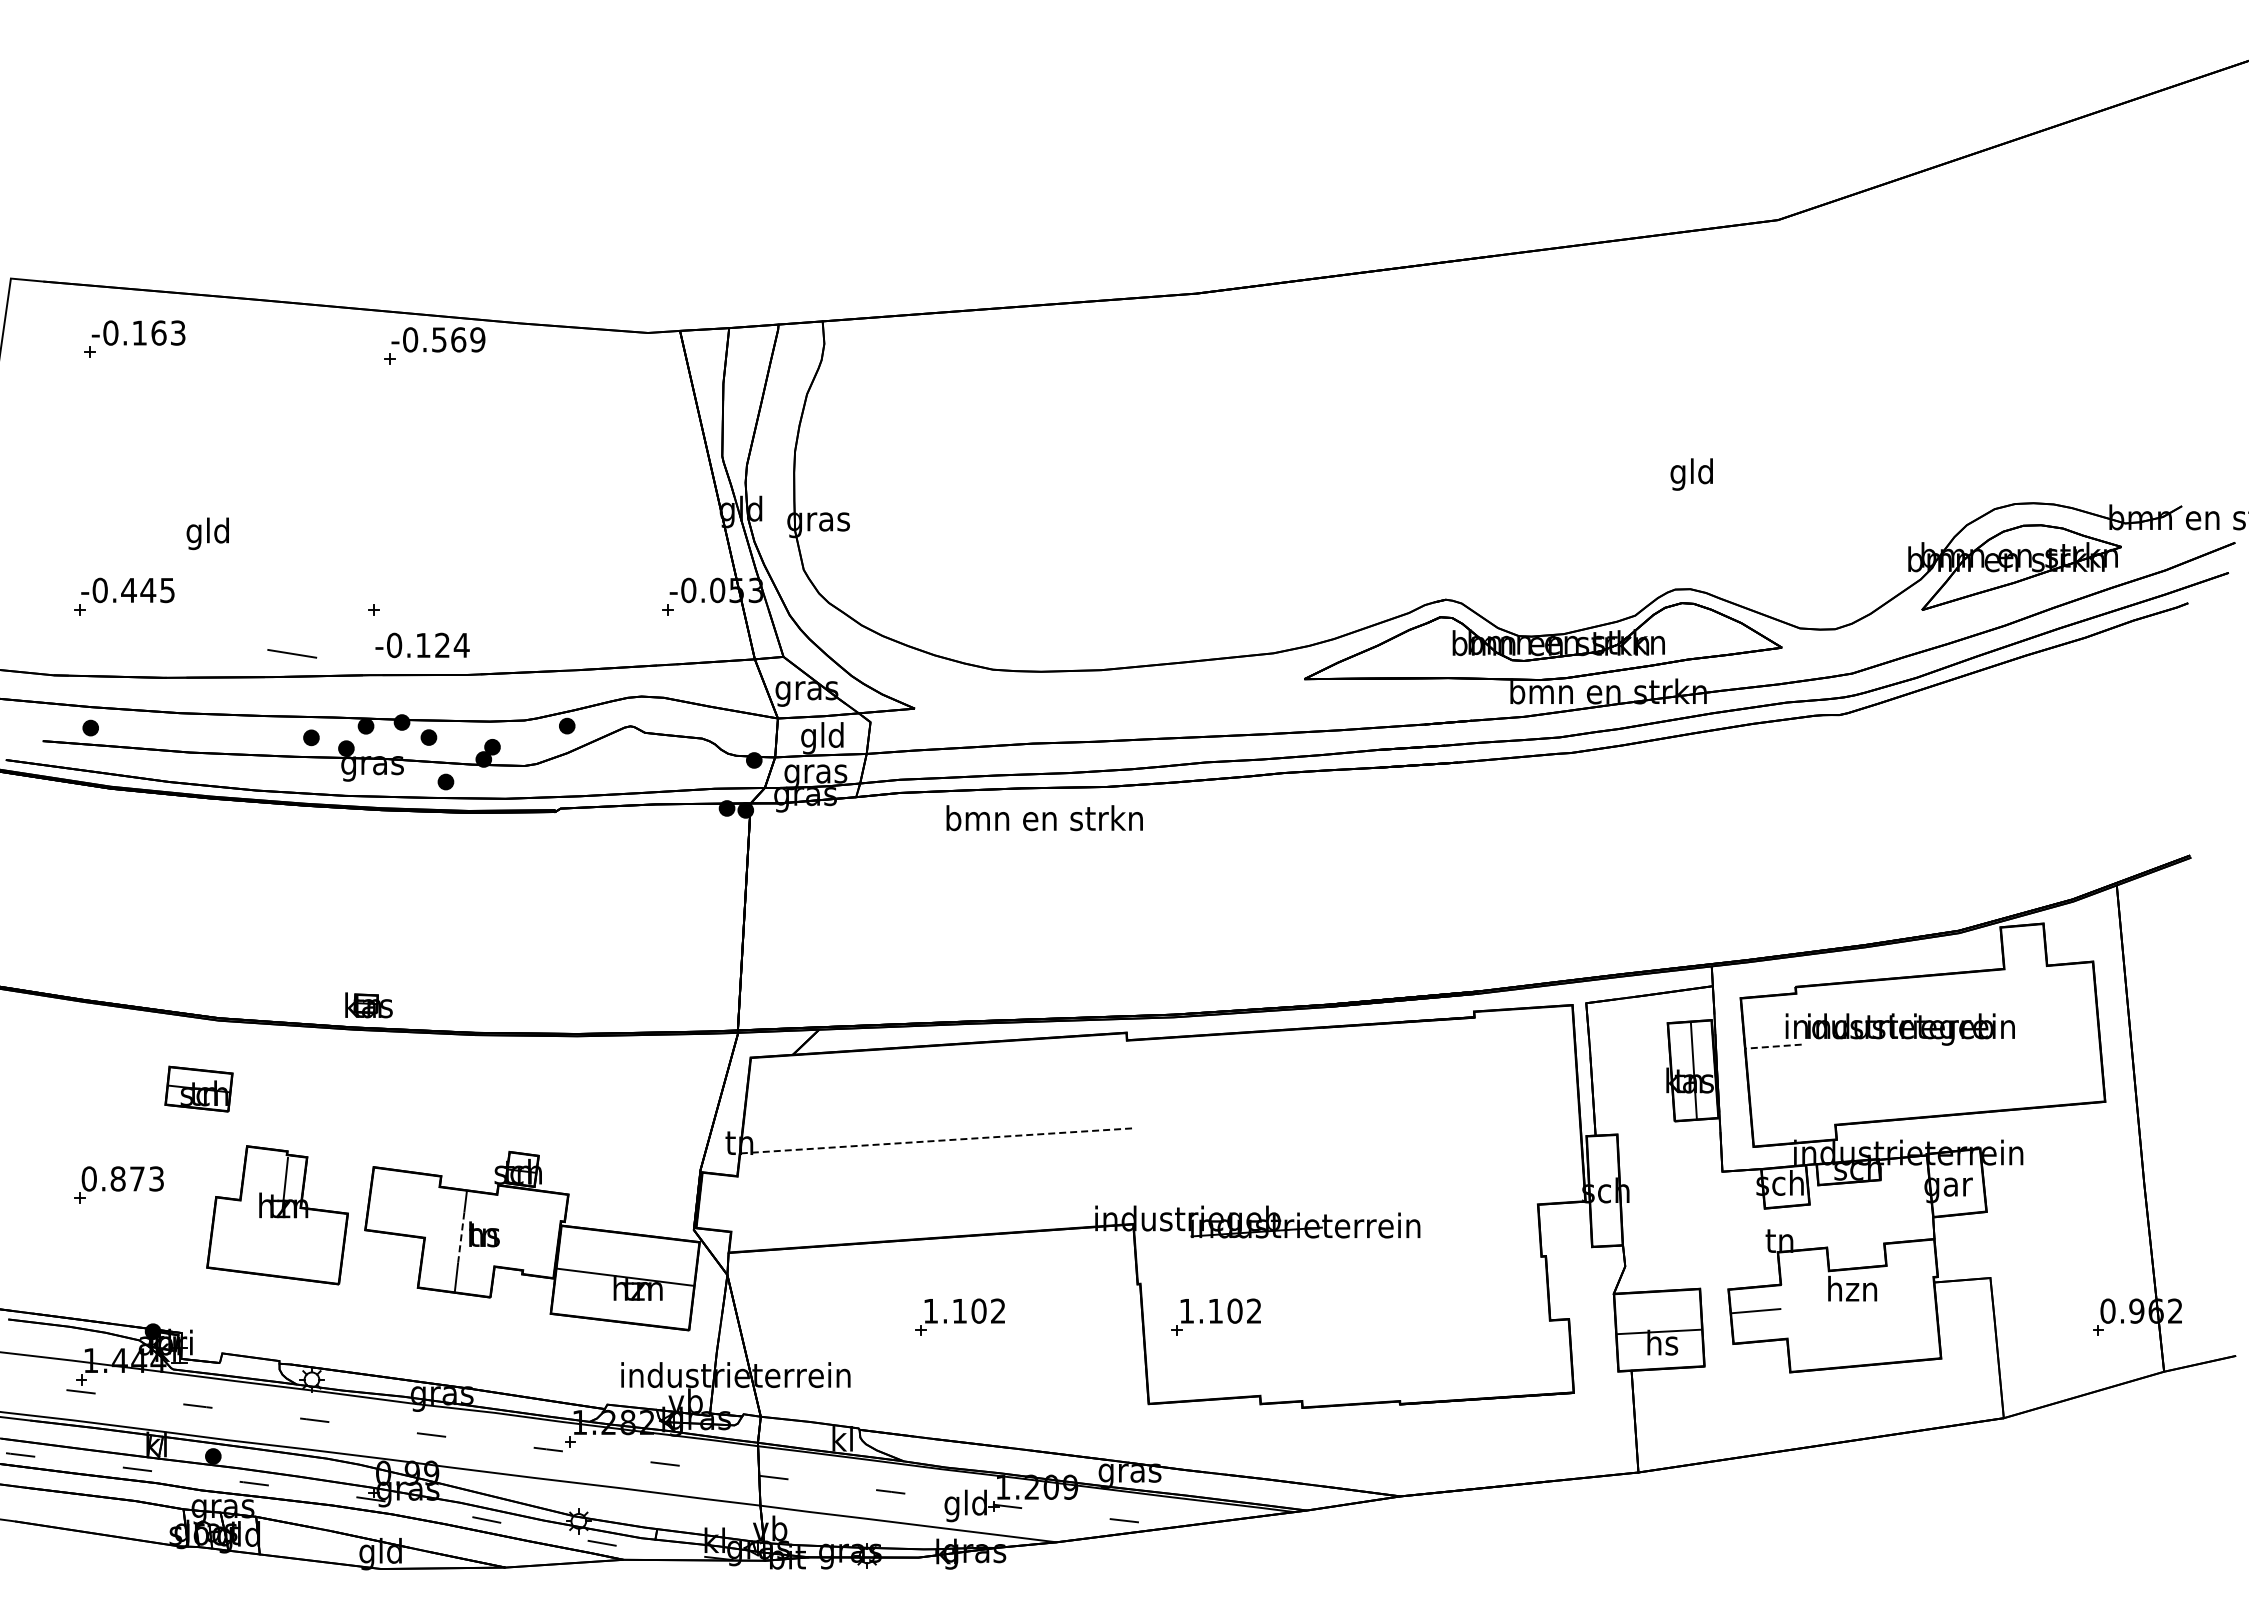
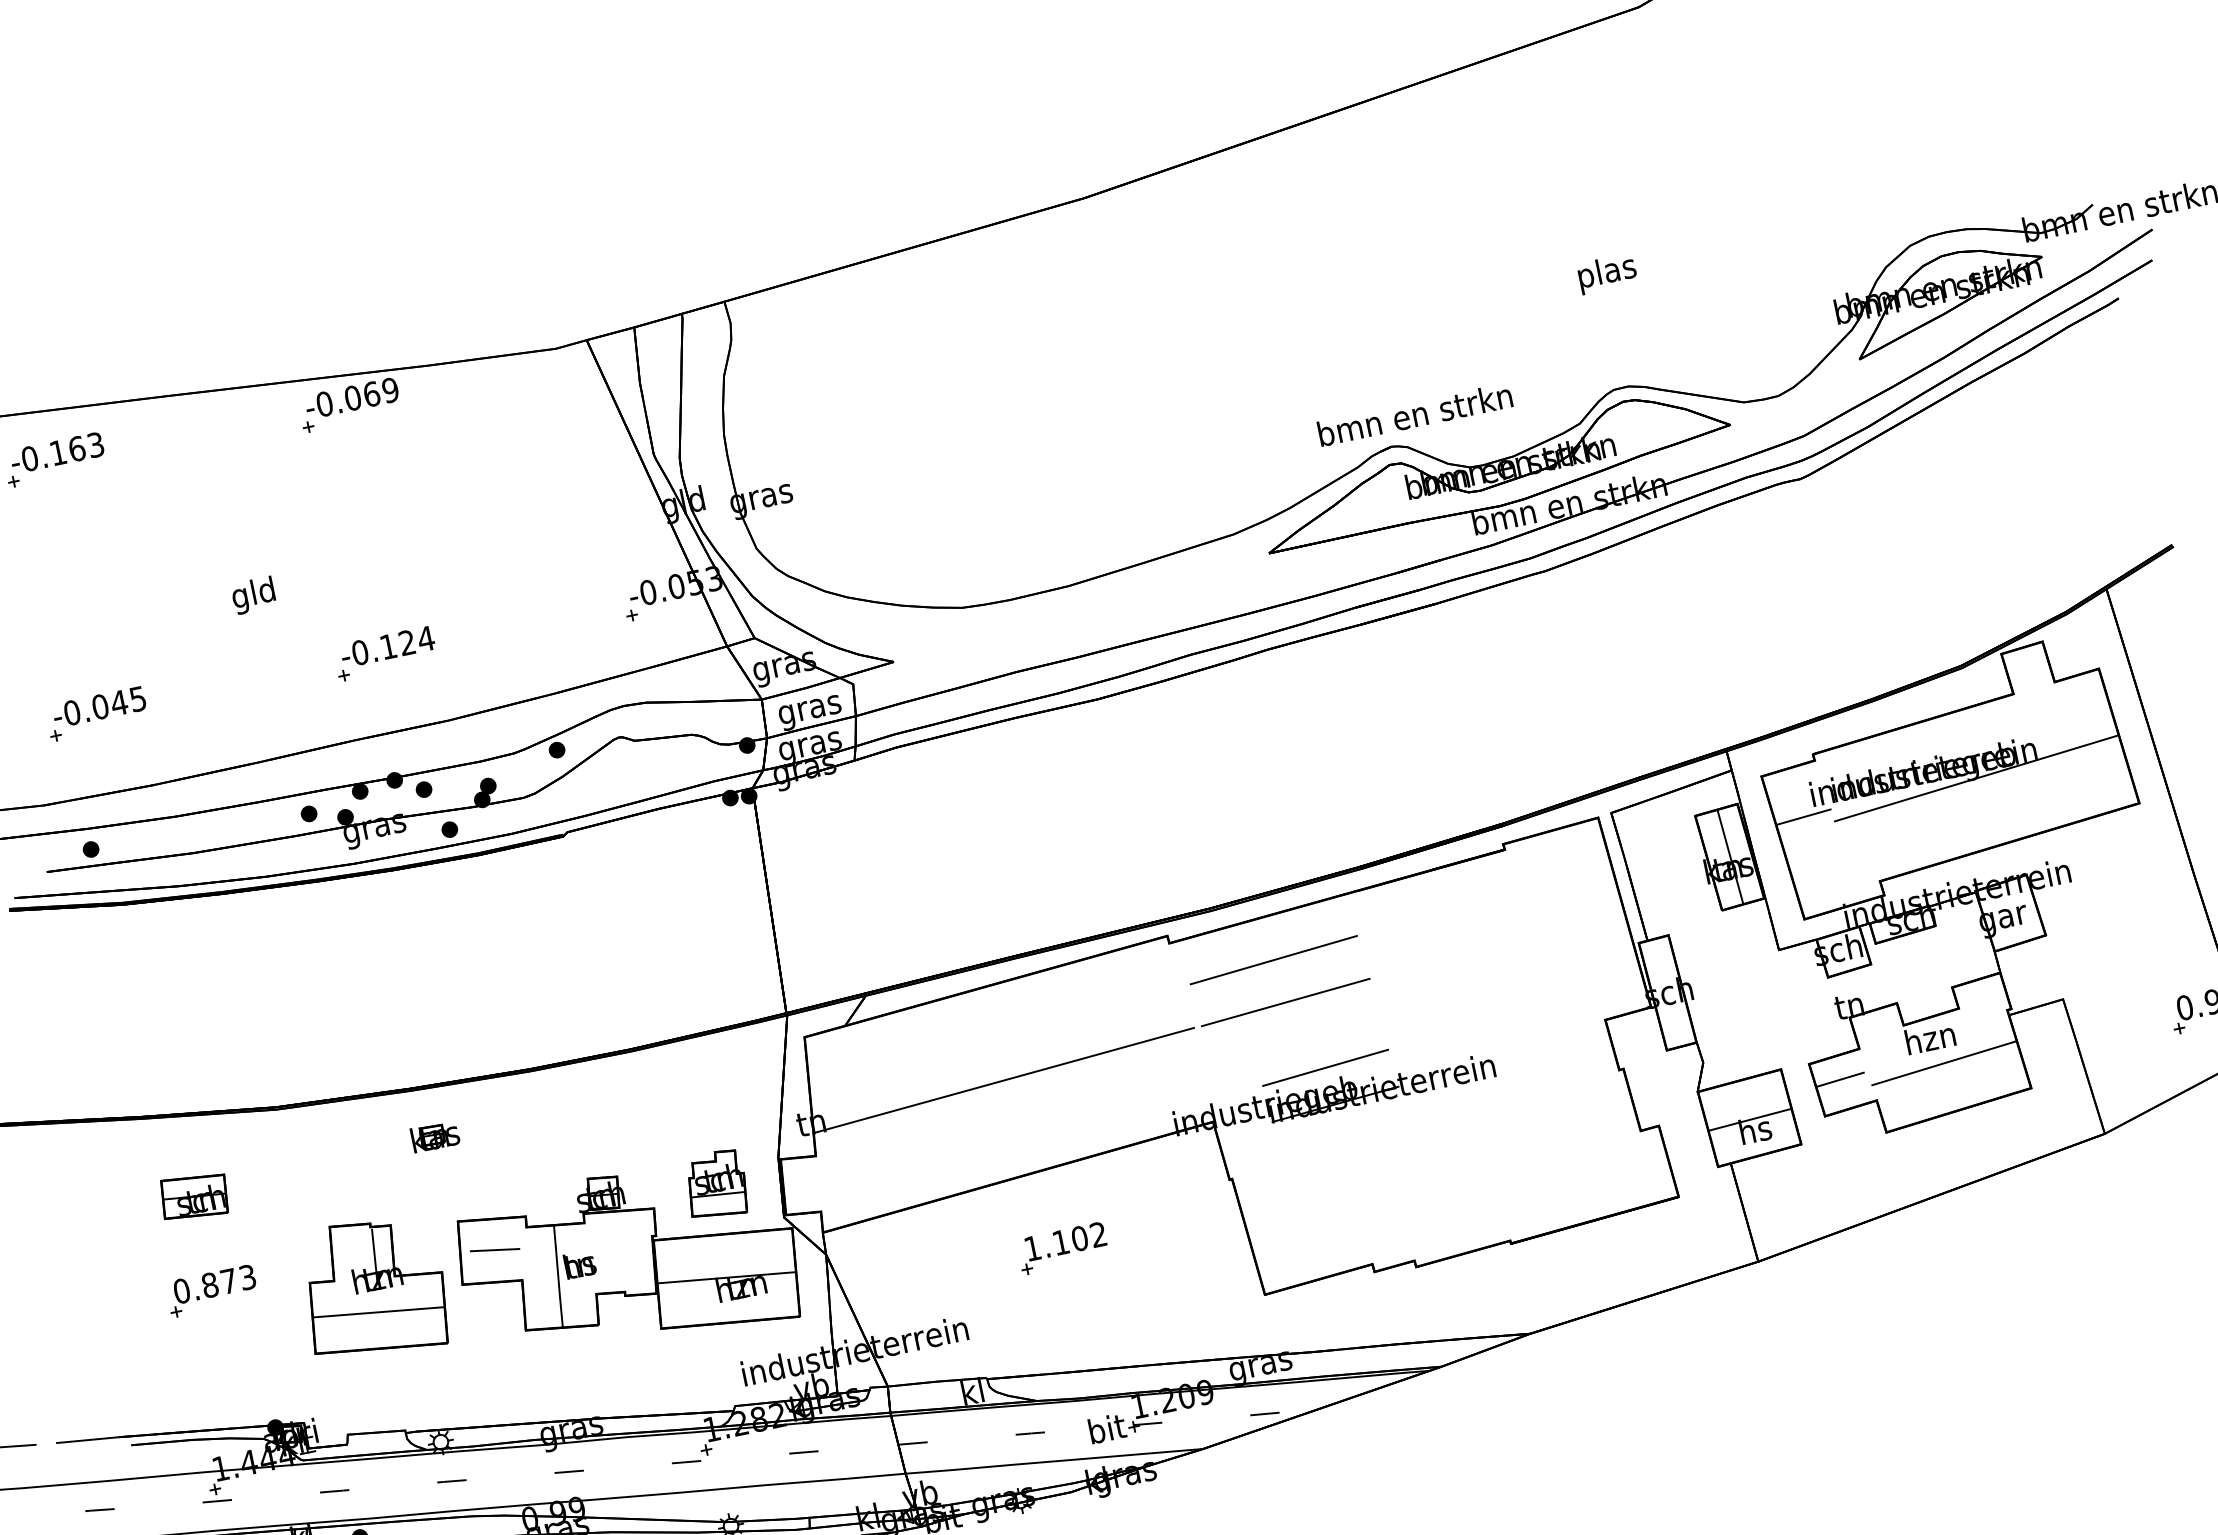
text: (438, 339) -> (352, 398), -0.569 -> -0.069
text: (1692, 474) -> (1607, 273), gld -> plas
text: (207, 533) -> (253, 595), moved
text: (128, 590) -> (99, 707), -0.445 -> -0.045
text: (422, 645) -> (387, 646), moved
line: (292, 653) -> (495, 1249), moved
text: (822, 738) -> (809, 710), gld -> gras
text: (1044, 818) -> (1414, 415), moved
part: (368, 1005) -> (434, 1136), moved
line: (1950, 1044) -> (1976, 778), added
line: (1773, 1046) -> (1803, 817), dashed -> solid
line: (1225, 1077) -> (1273, 959), added
part: (198, 1088) -> (193, 1196), moved
line: (1228, 1122) -> (1285, 1002), added
line: (937, 1140) -> (1004, 1080), dashed -> solid
part: (633, 1184) -> (715, 1185), added
line: (1254, 1194) -> (1325, 1068), added
line: (461, 1238) -> (558, 1273), dashed -> solid
line: (277, 1239) -> (378, 1311), added
part: (1215, 1316) -> (1312, 1195), removed
line: (1860, 1316) -> (1943, 1063), added
text: (965, 1505) -> (1106, 1431), gld -> bit

